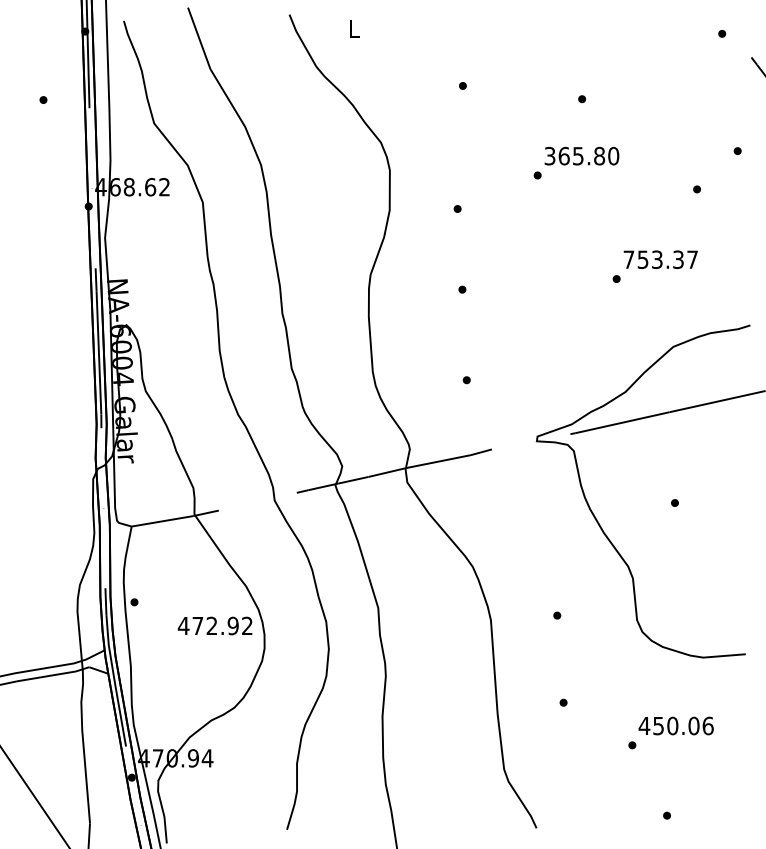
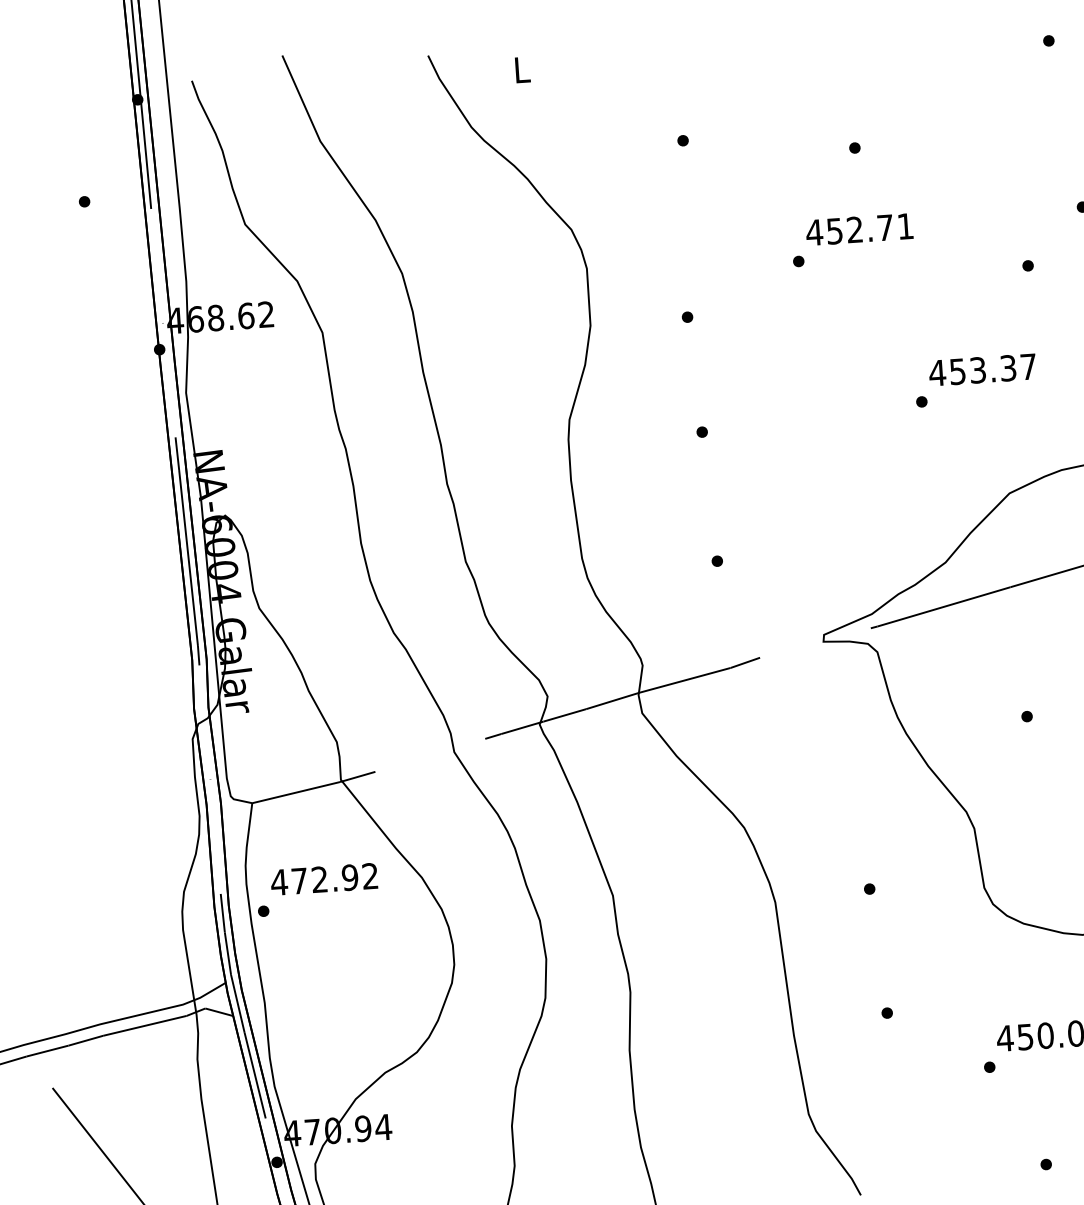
text: (581, 155) -> (859, 228), 365.80 -> 452.71
text: (628, 259) -> (936, 372), 753.37 -> 453.37
text: (214, 625) -> (323, 878), moved

